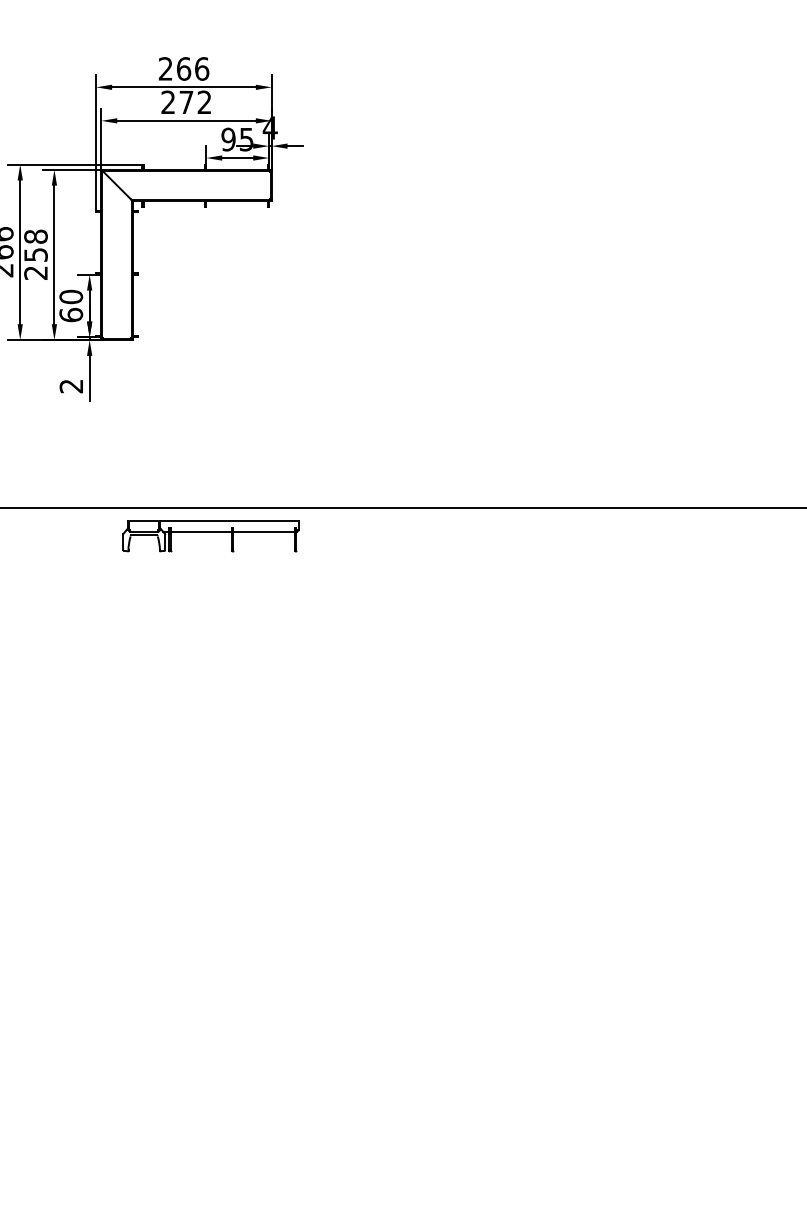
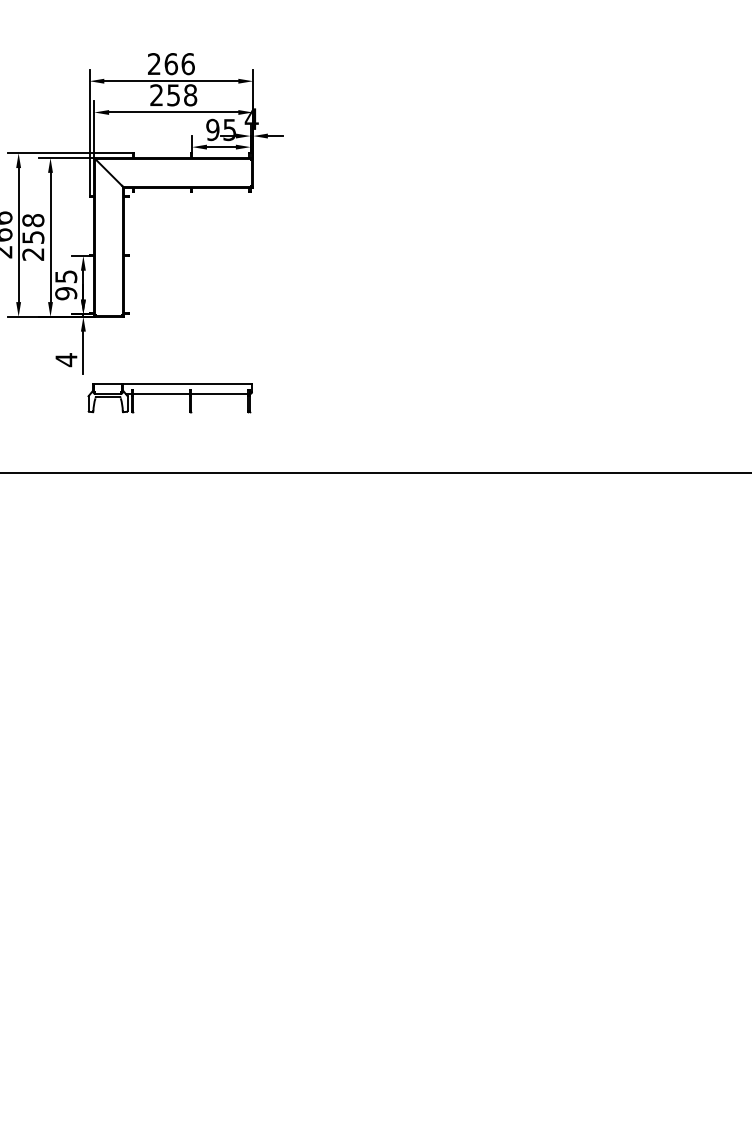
text: (195, 102) -> (182, 95), 272 -> 258
text: (71, 305) -> (66, 284), 60 -> 95
text: (70, 385) -> (65, 359), 2 -> 4
part: (210, 536) -> (169, 398), moved

